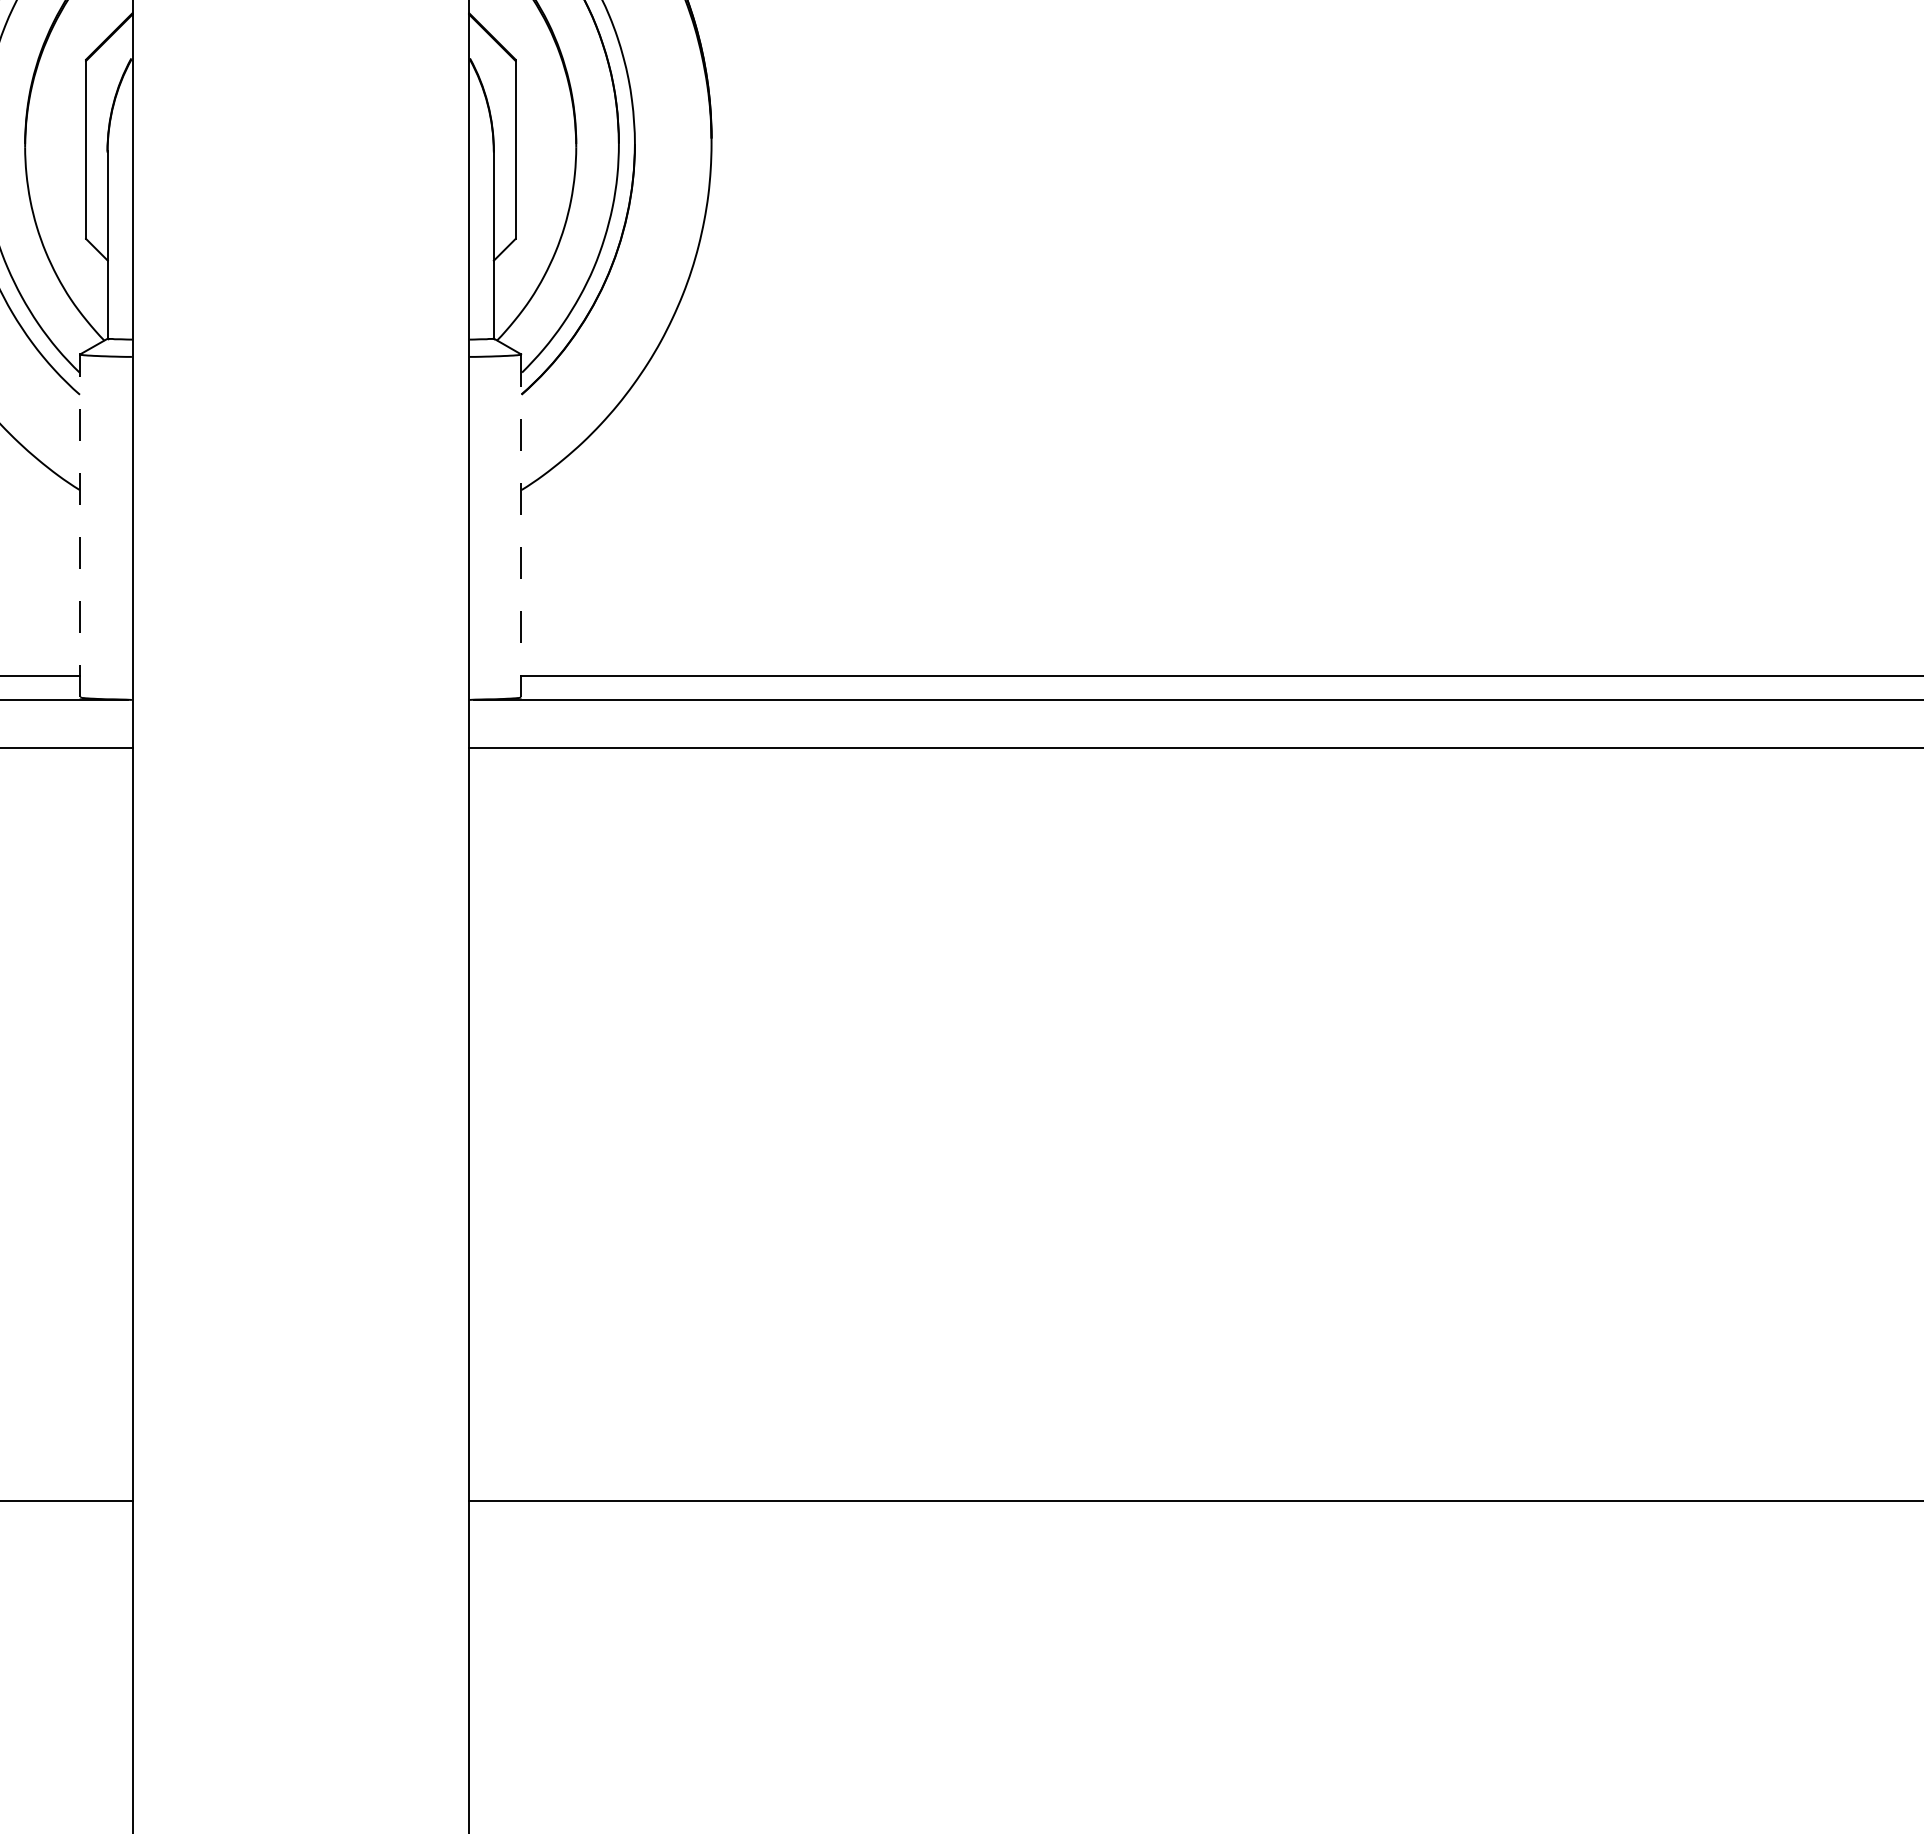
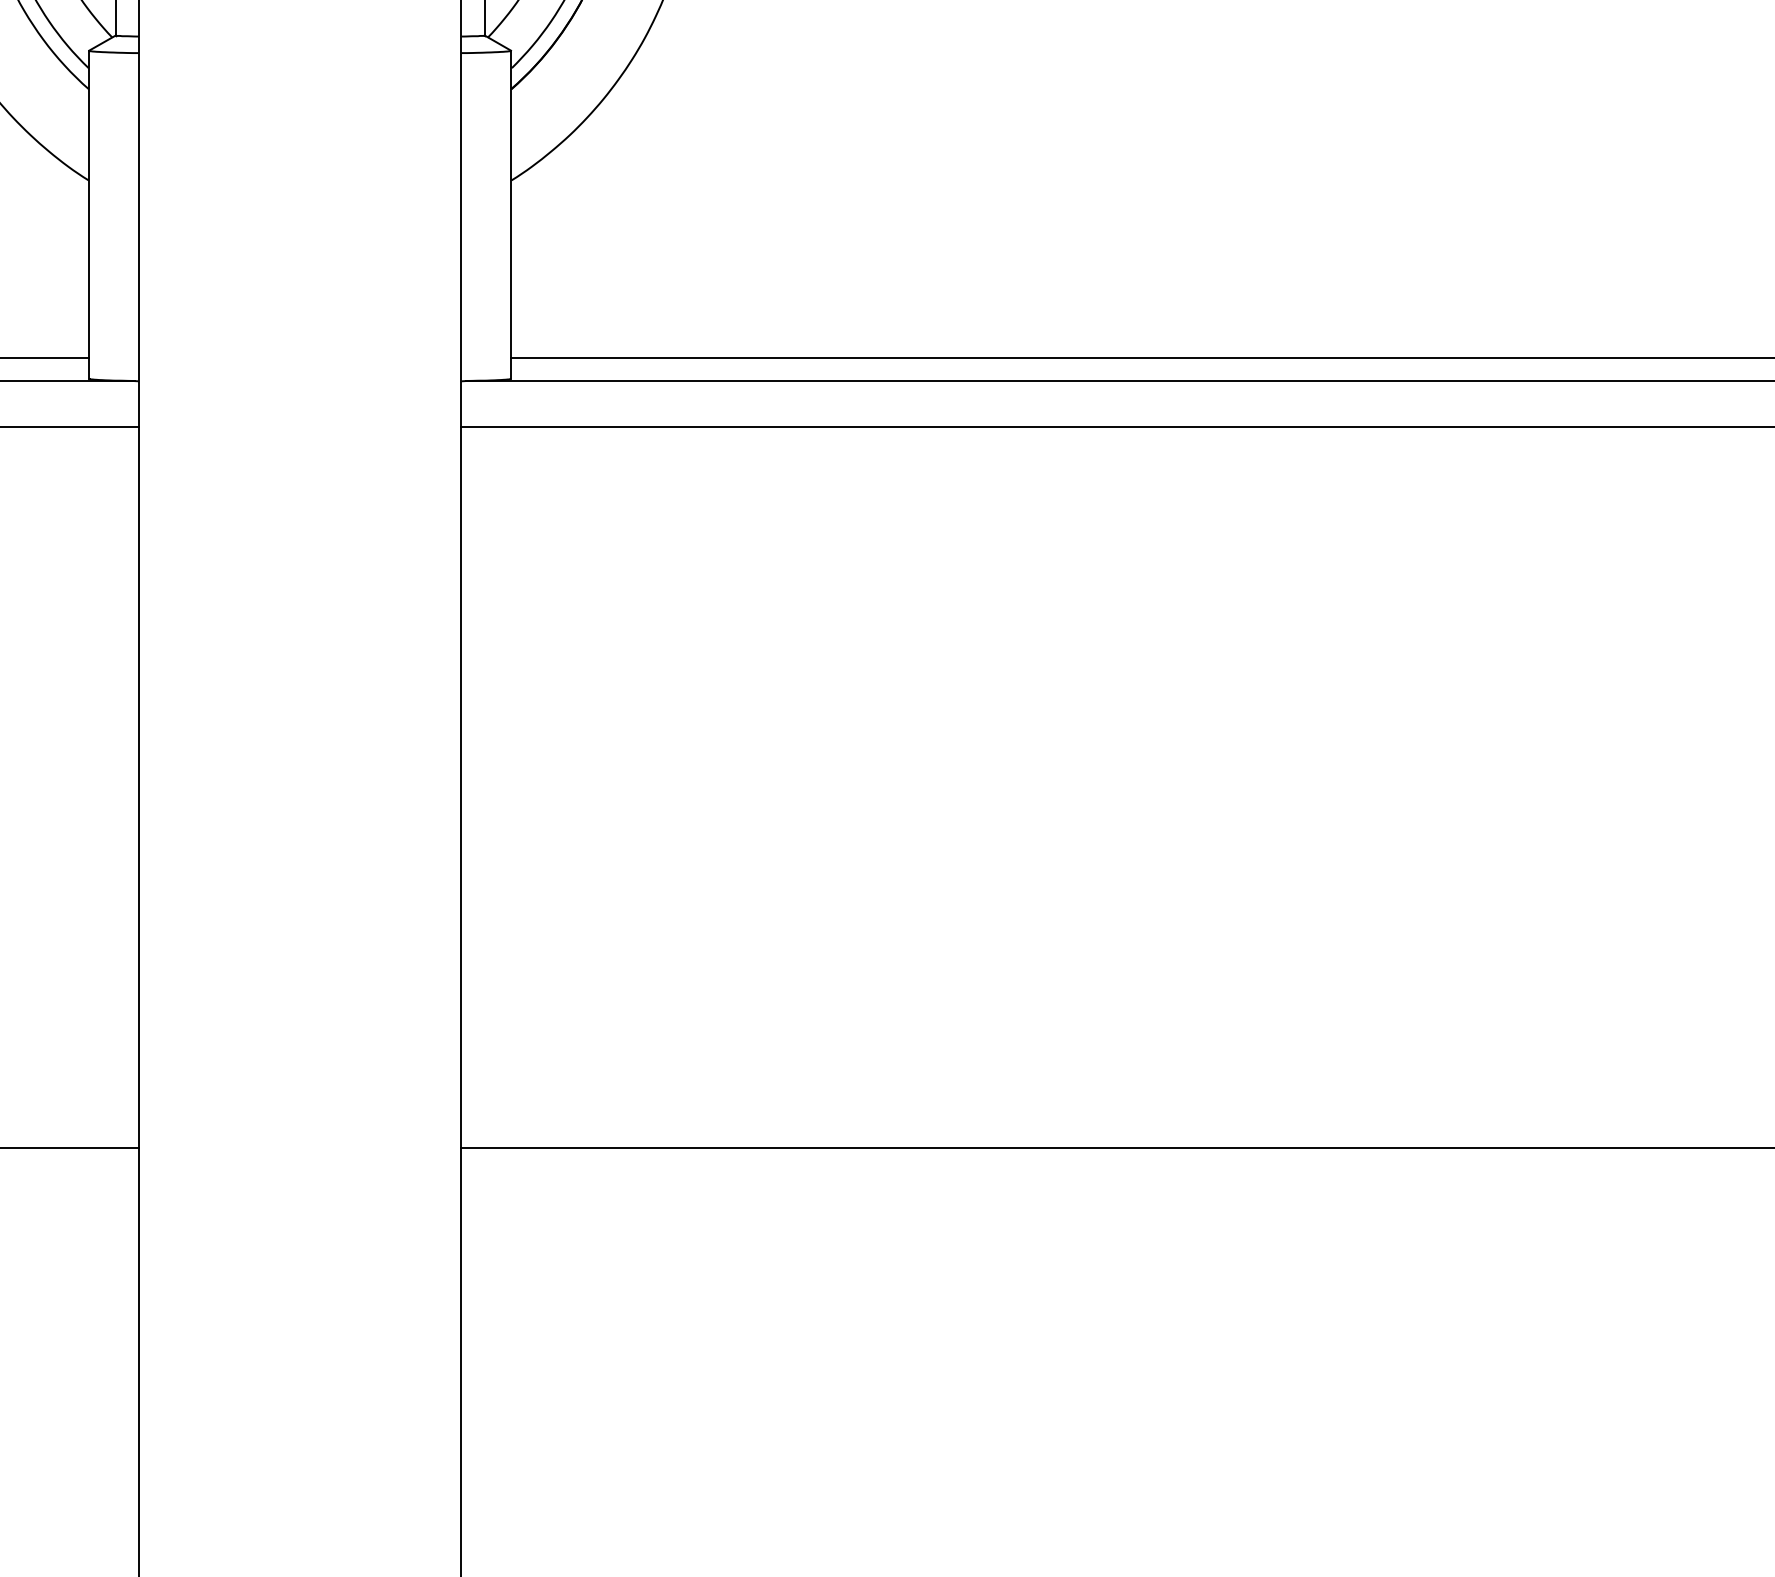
line: (80, 525) -> (89, 214), dashed -> solid
line: (521, 526) -> (511, 215), dashed -> solid

